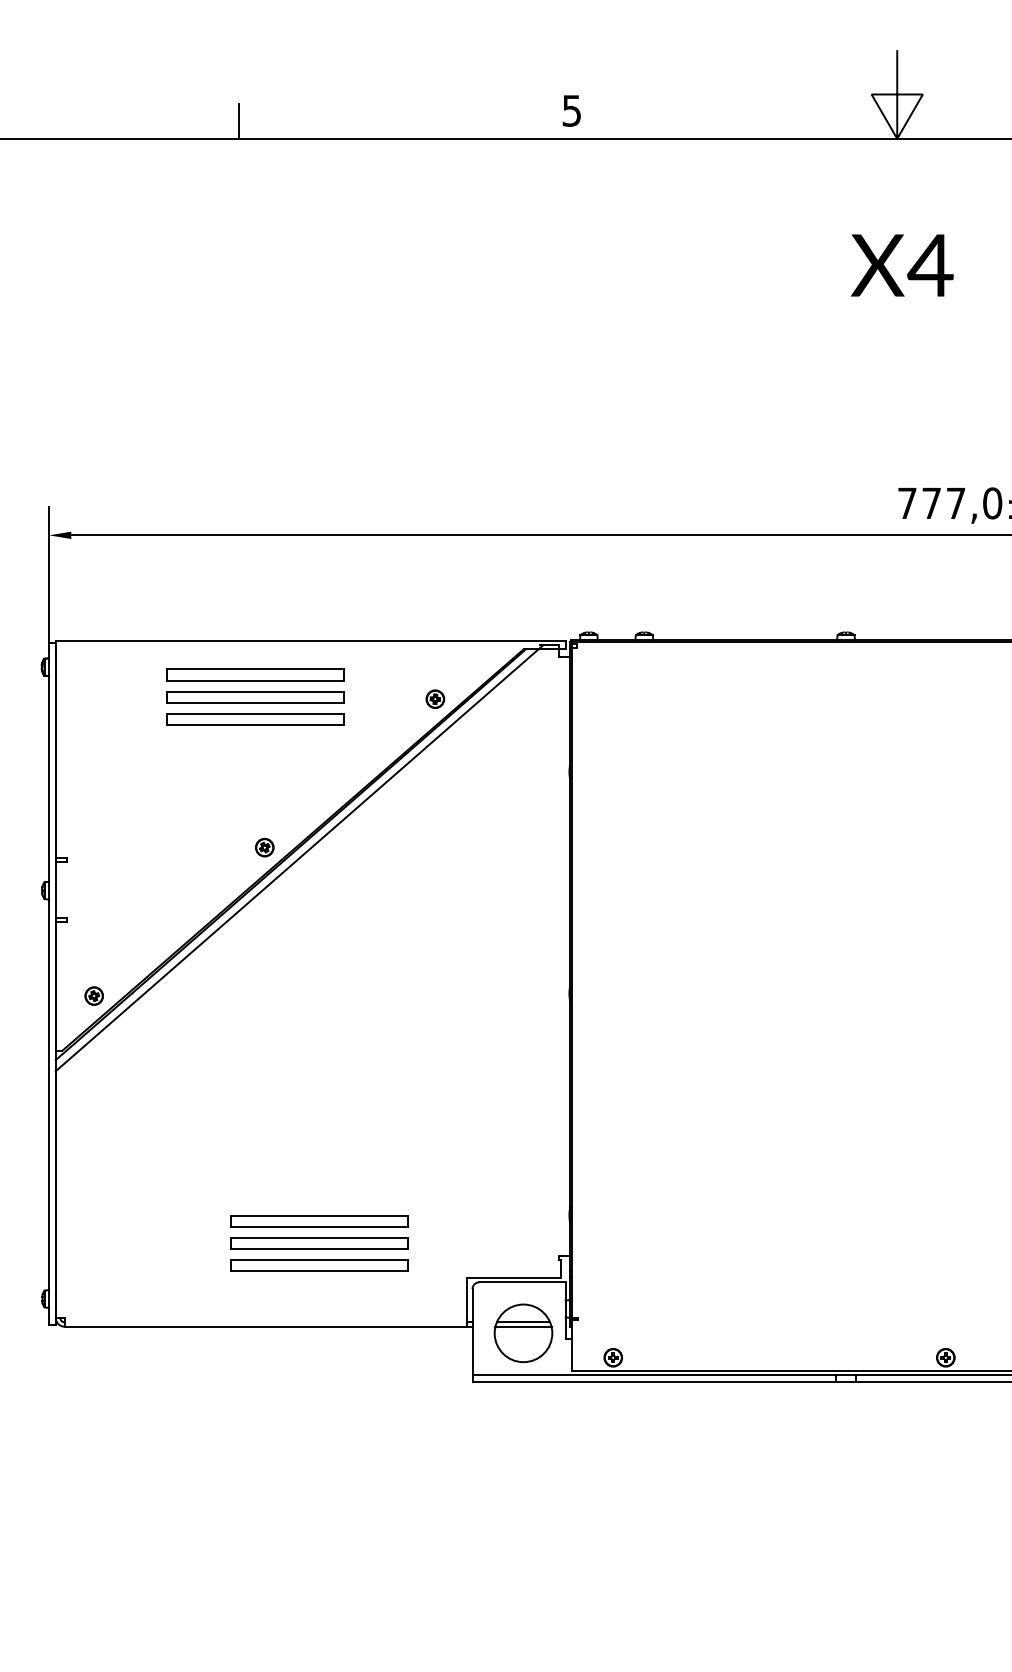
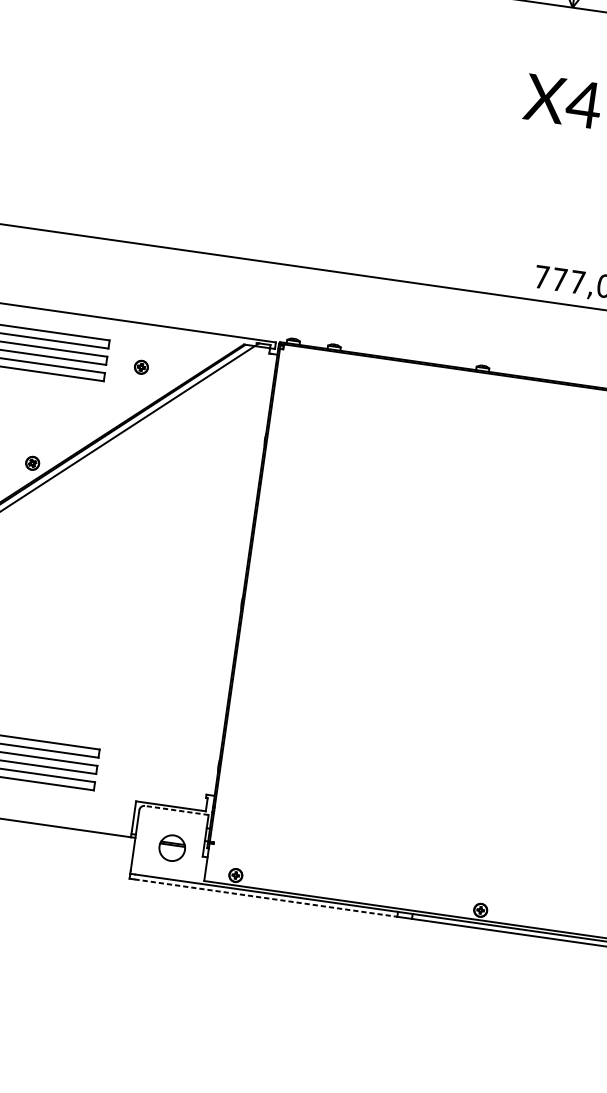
part: (435, 698) -> (141, 366), moved
line: (521, 1282) -> (176, 810), solid -> dashed
part: (523, 1333) -> (172, 848), size x0.6
line: (658, 1382) -> (266, 898), solid -> dashed

